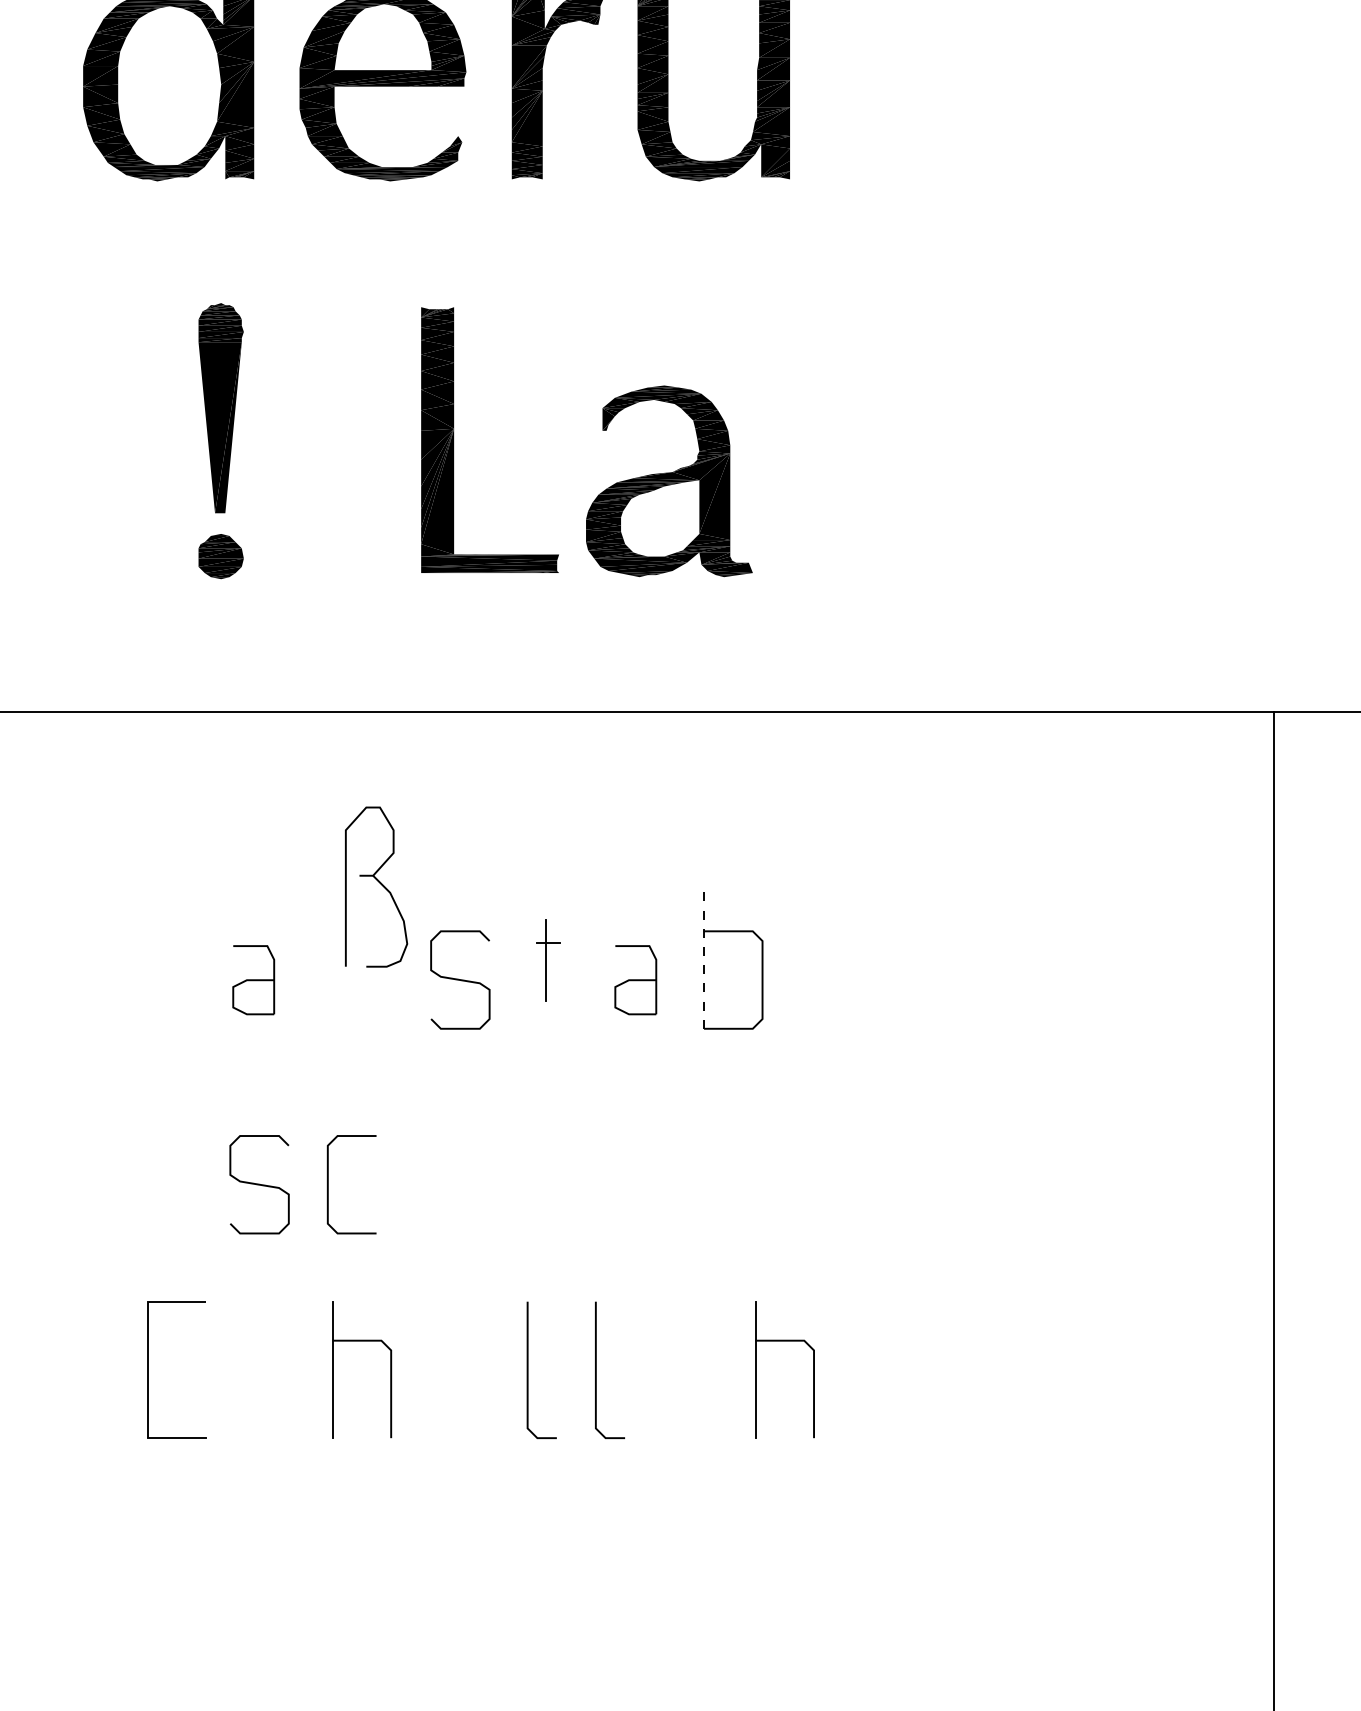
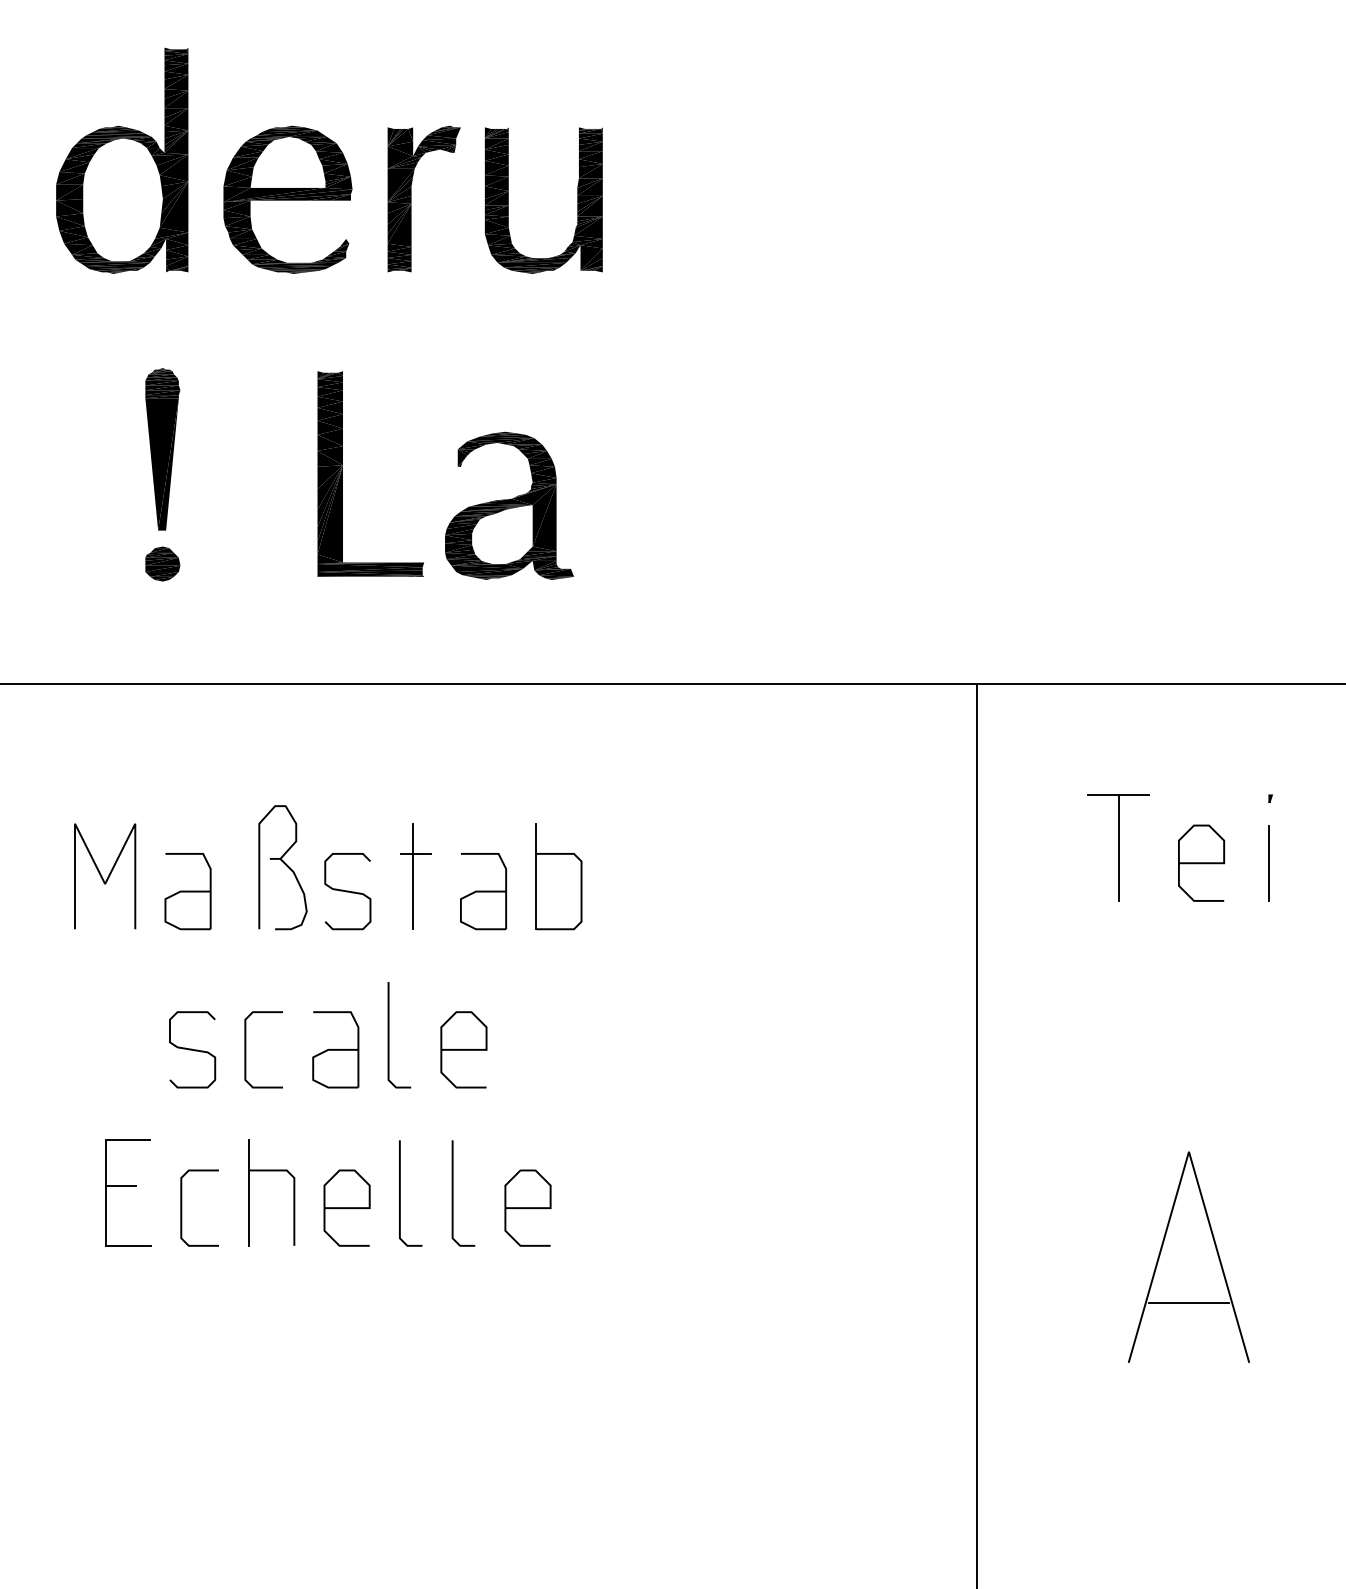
part: (375, 886) -> (282, 867), moved
line: (149, 960) -> (107, 876), added
part: (547, 960) -> (415, 876), size x1.67
line: (704, 960) -> (536, 876), dashed -> solid
part: (253, 979) -> (187, 891), size x1.43
part: (635, 979) -> (483, 891), size x1.43
line: (514, 1166) -> (389, 1035), added
part: (444, 1184) -> (335, 1049), added
curve: (609, 1184) -> (463, 1049), added
part: (784, 1342) -> (598, 1171), removed
line: (166, 1360) -> (120, 1185), added
curve: (246, 1388) -> (182, 1207), added
curve: (458, 1388) -> (346, 1207), added
curve: (692, 1388) -> (527, 1207), added

